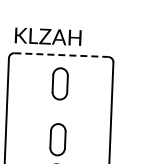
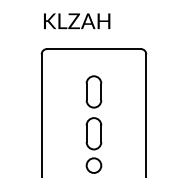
text: (48, 36) -> (77, 21), moved
line: (61, 55) -> (94, 49), dashed -> solid
part: (59, 83) -> (93, 91), moved

